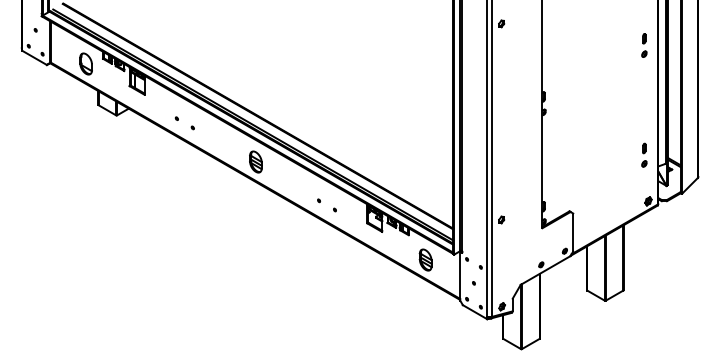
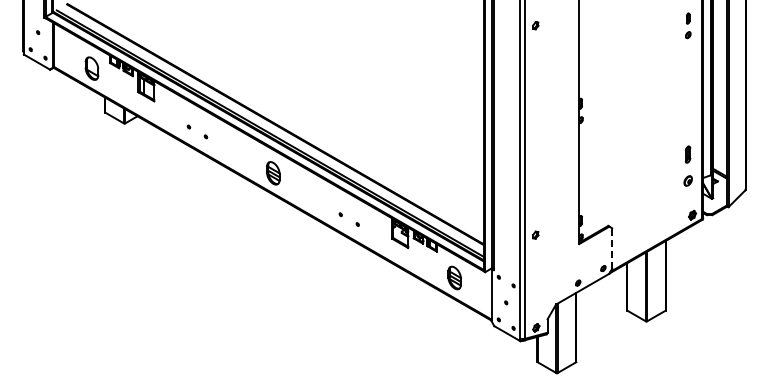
part: (644, 45) -> (688, 25), moved
part: (644, 154) -> (688, 165), size x1.6
line: (573, 232) -> (612, 248), solid -> dashed

